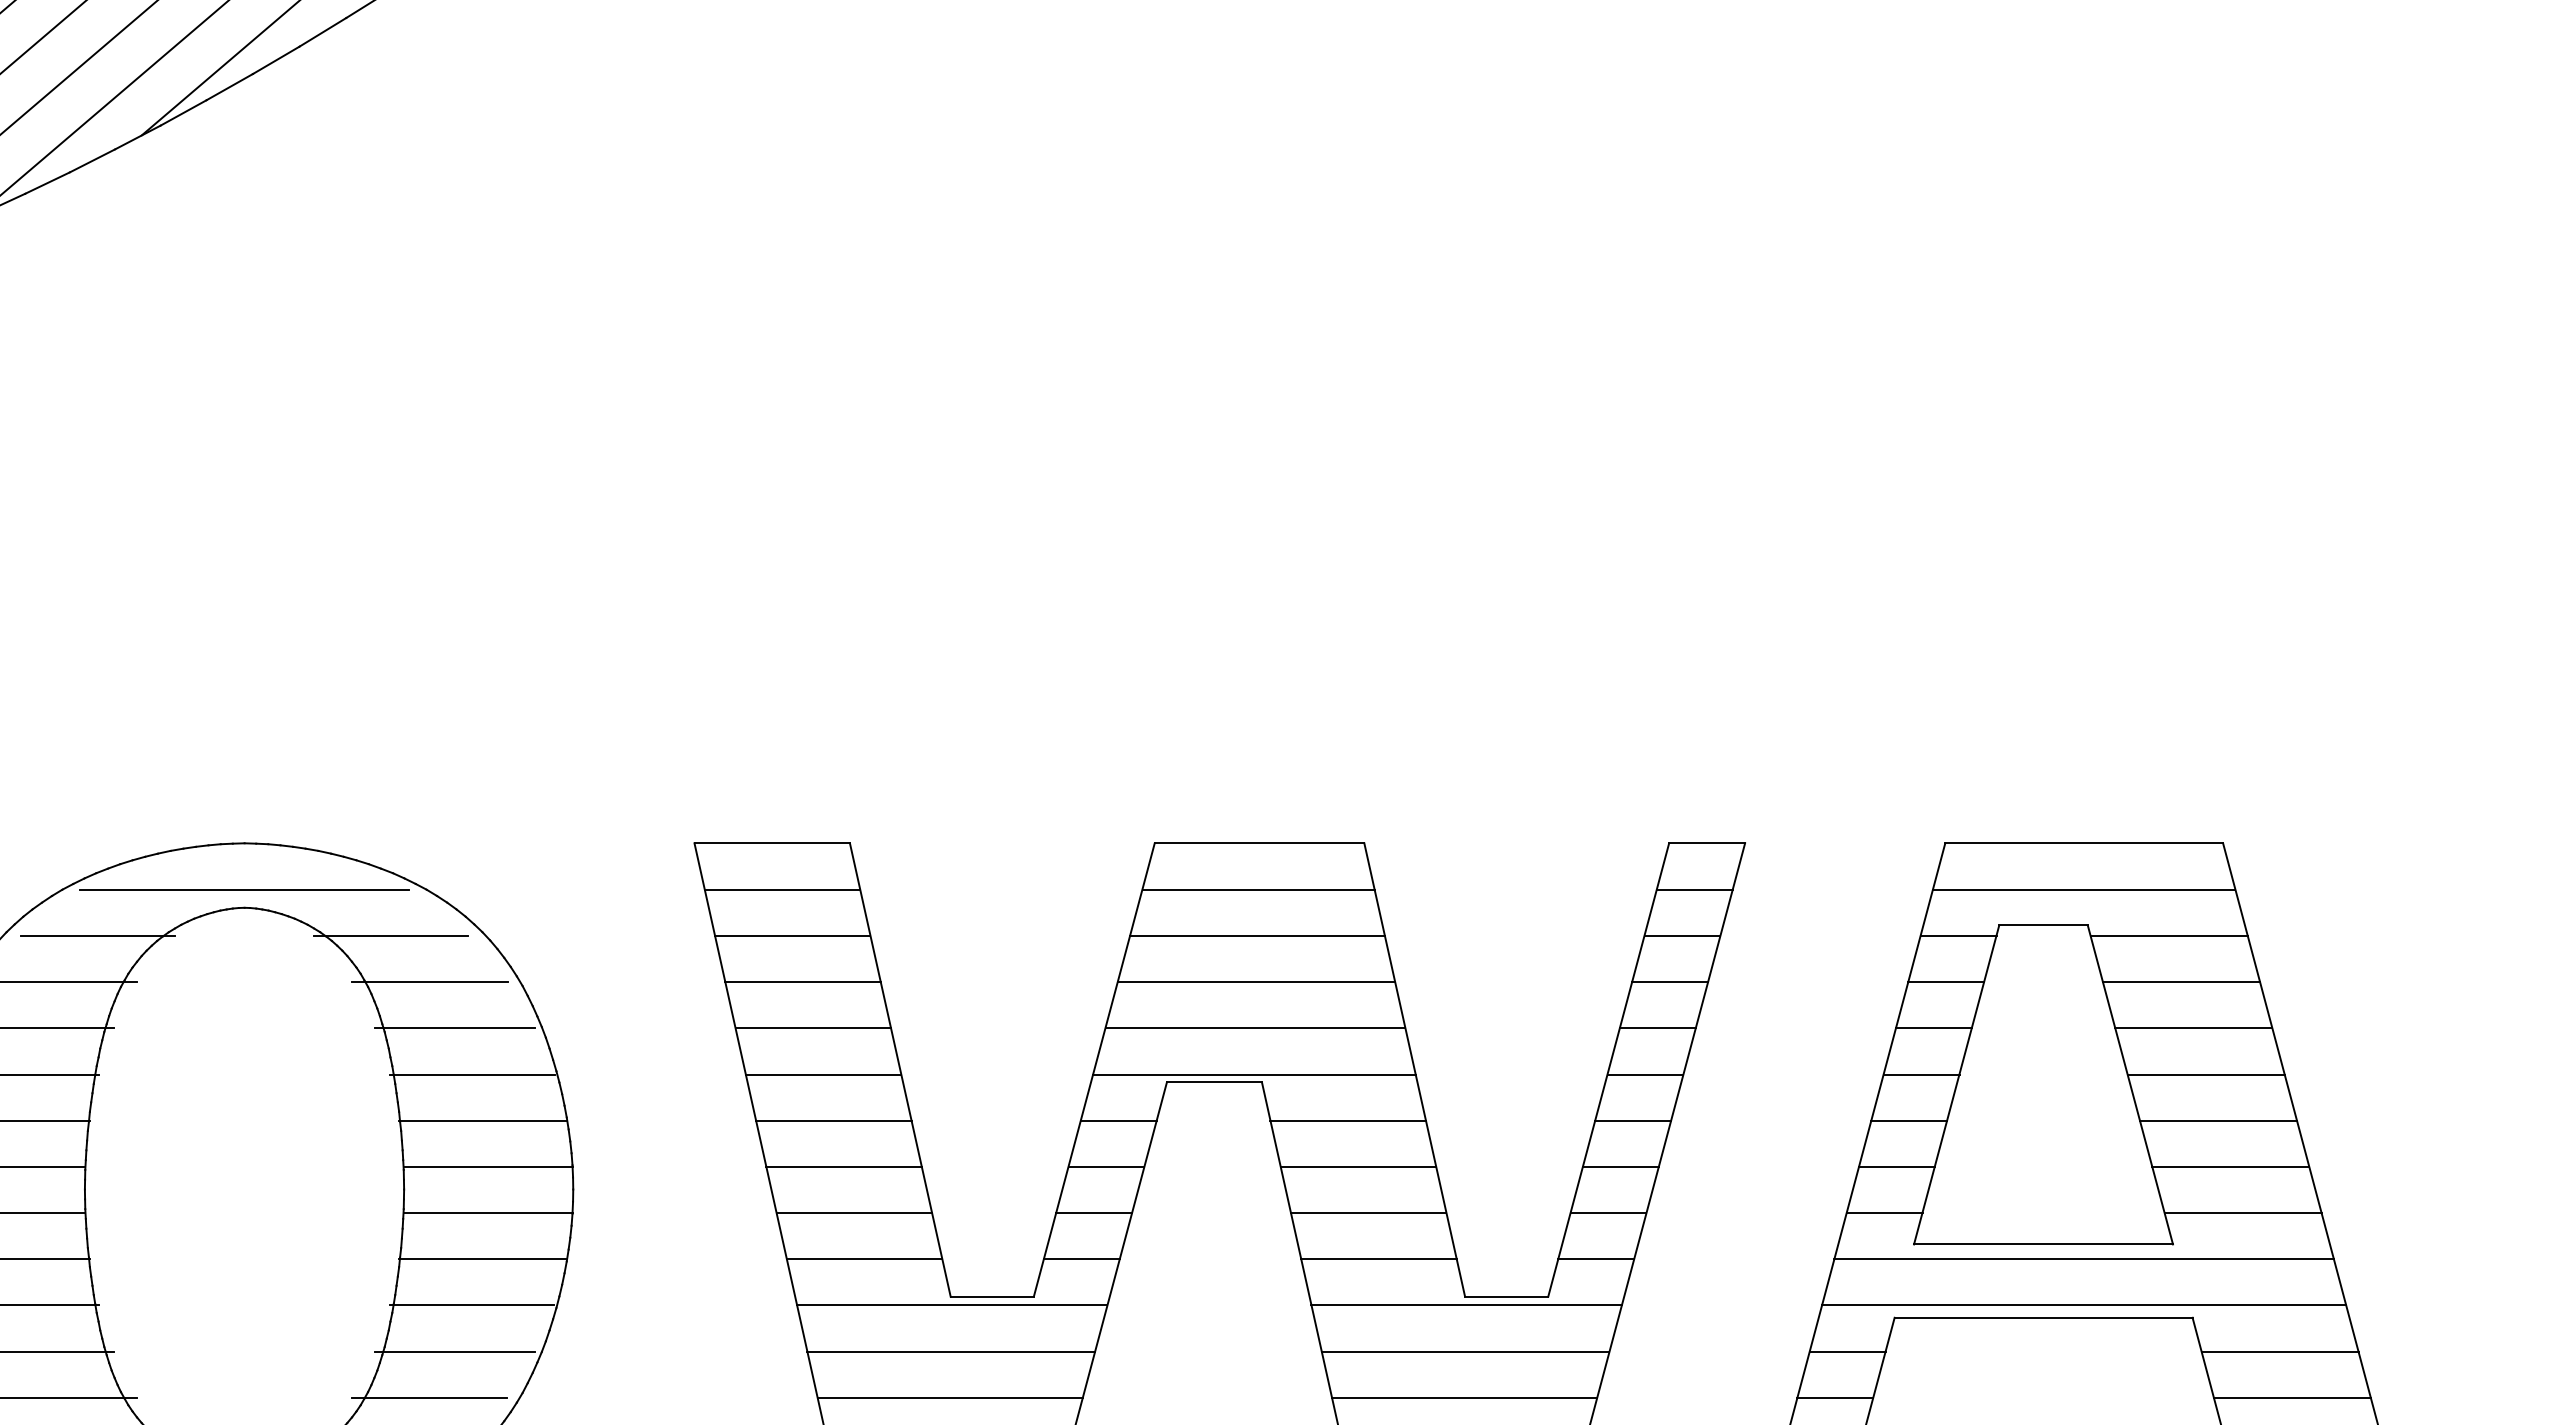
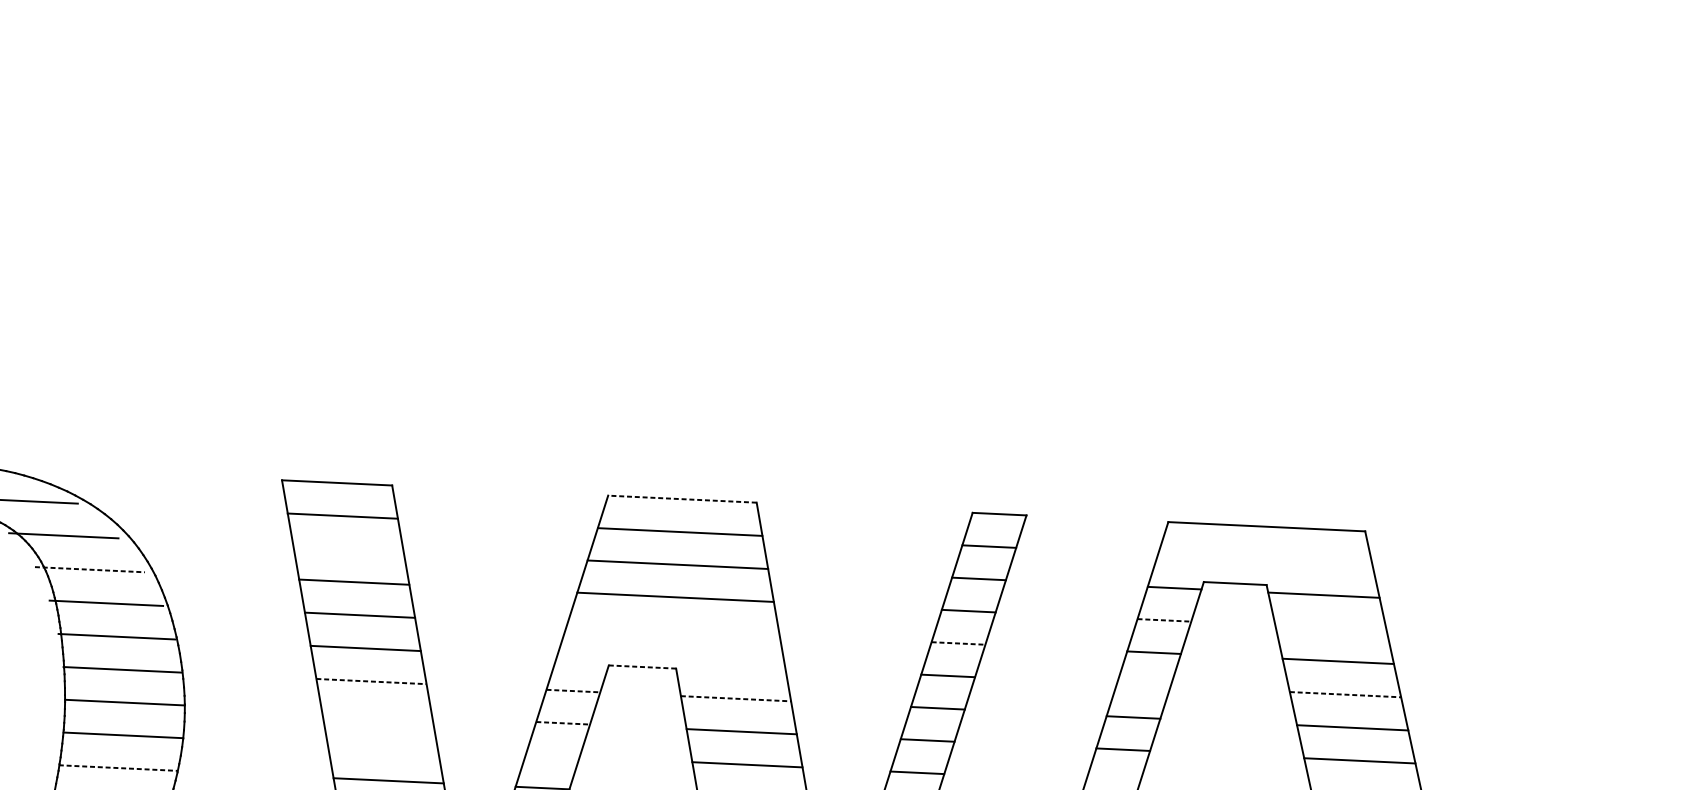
line: (1259, 843) -> (682, 499), solid -> dashed
line: (2083, 889) -> (1264, 559), removed
line: (792, 935) -> (348, 548), removed
line: (430, 981) -> (90, 569), solid -> dashed
line: (1946, 981) -> (1164, 620), solid -> dashed
line: (2181, 981) -> (1331, 627), removed
line: (1255, 1028) -> (673, 630), removed
line: (1657, 1028) -> (958, 643), solid -> dashed
line: (1254, 1074) -> (671, 662), removed
line: (1921, 1074) -> (1143, 685), removed
line: (2206, 1074) -> (1345, 694), solid -> dashed
line: (1214, 1082) -> (642, 667), solid -> dashed
line: (833, 1120) -> (371, 681), solid -> dashed
line: (1118, 1120) -> (573, 690), solid -> dashed
line: (1348, 1120) -> (736, 698), solid -> dashed
line: (843, 1166) -> (376, 714), removed
line: (1106, 1166) -> (563, 723), solid -> dashed
line: (854, 1212) -> (383, 747), removed
line: (1094, 1212) -> (553, 755), removed
line: (1884, 1212) -> (1112, 781), removed
line: (482, 1259) -> (117, 768), solid -> dashed

